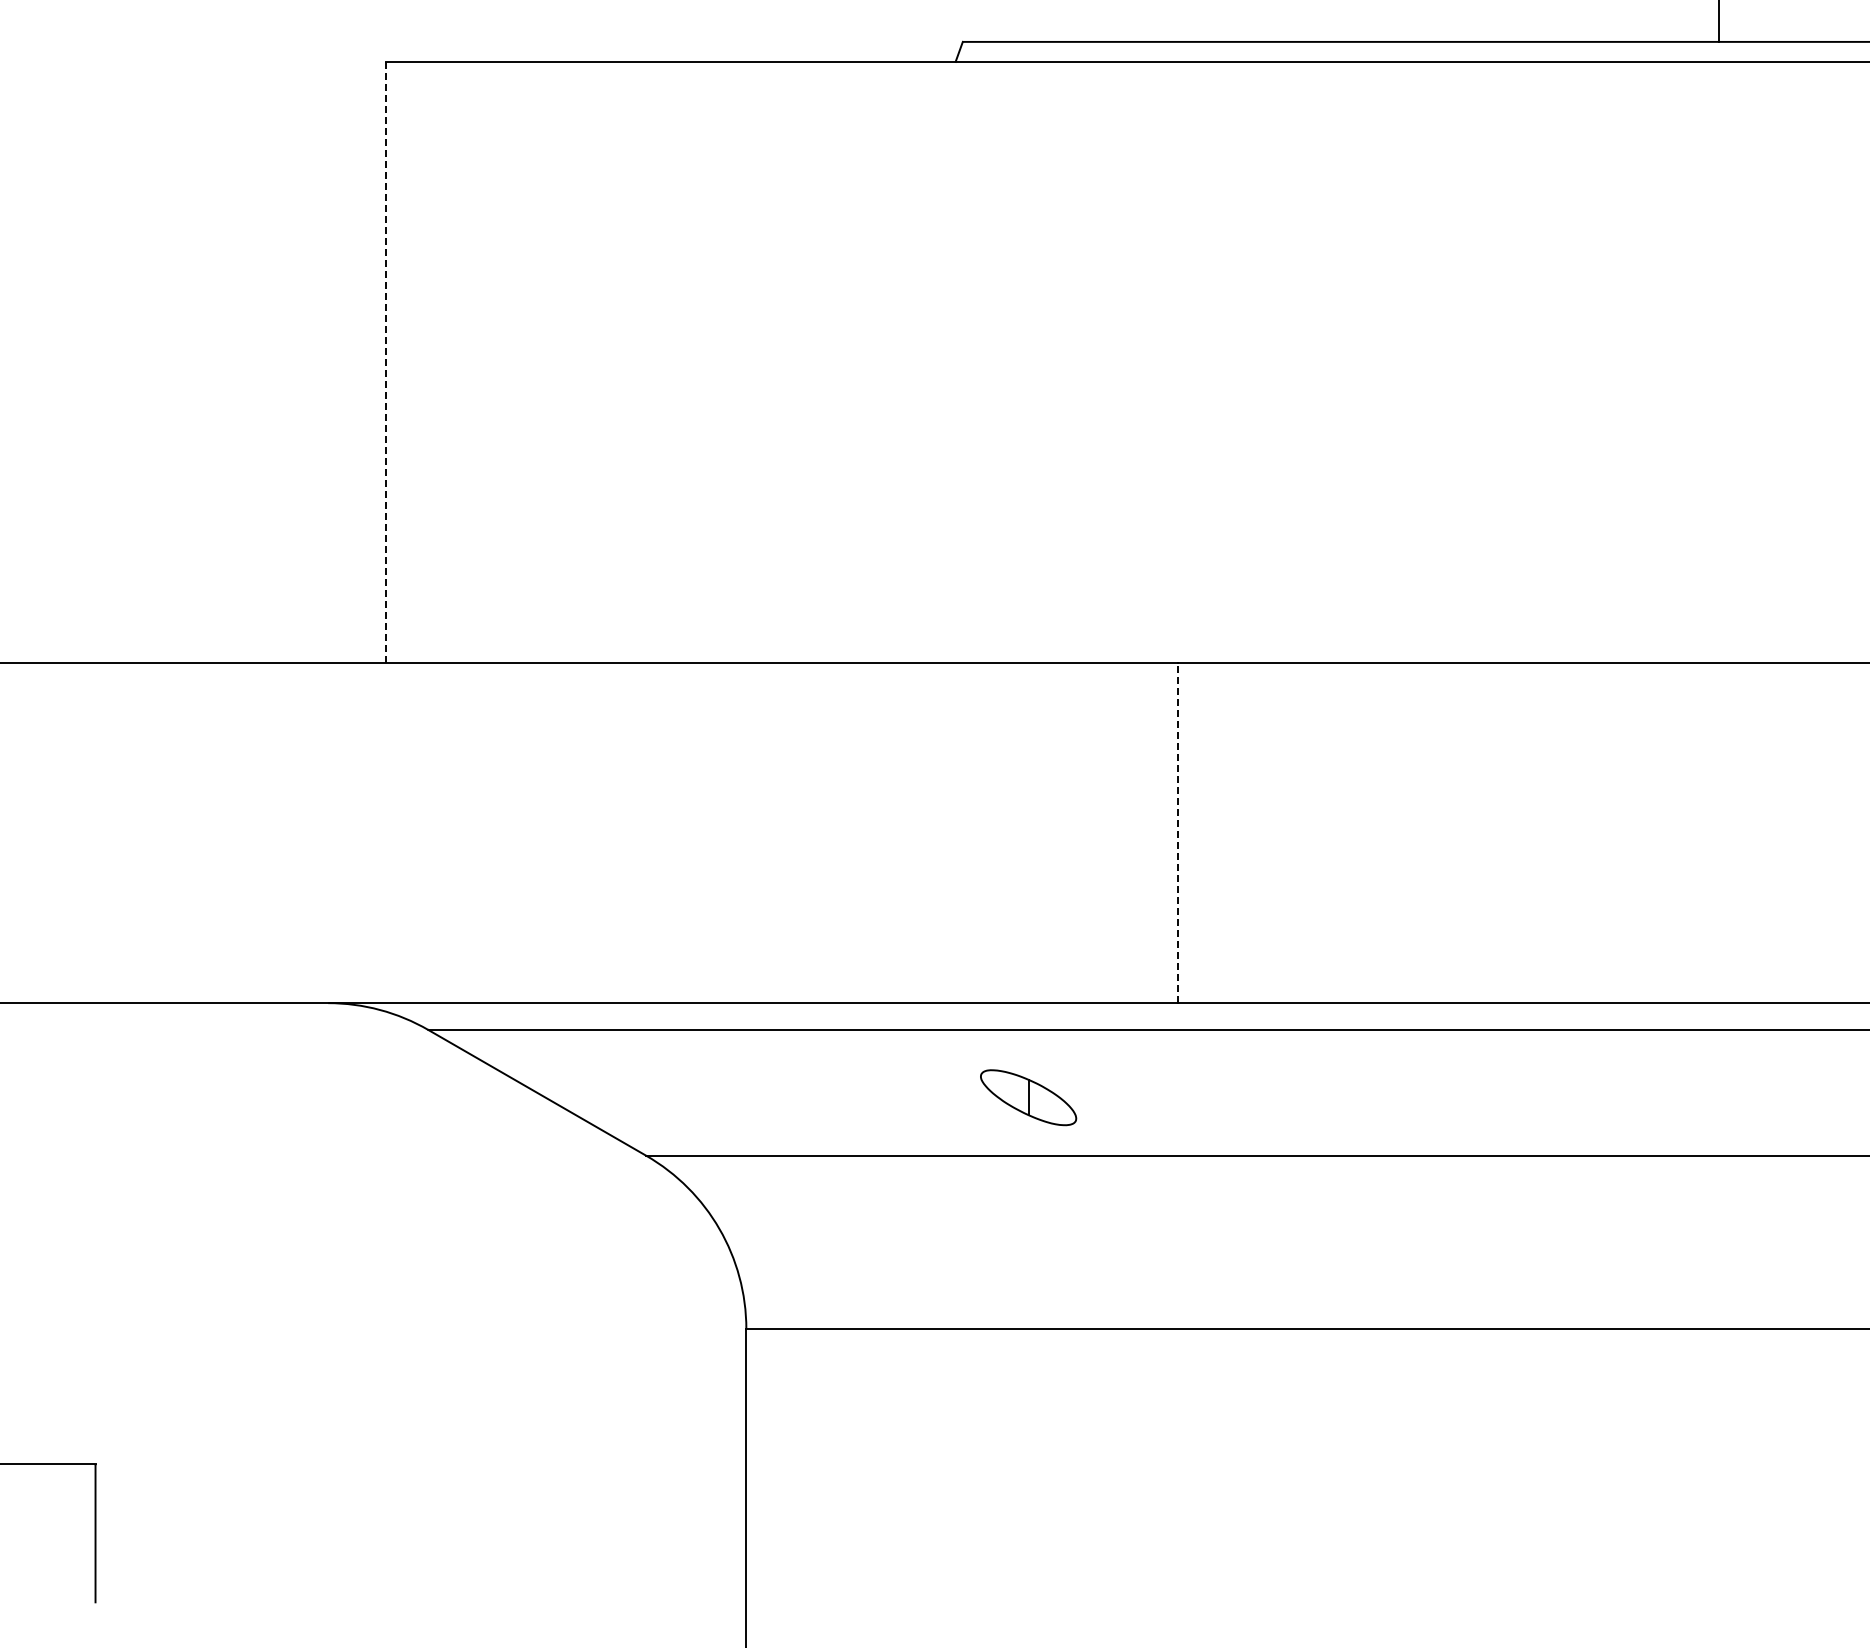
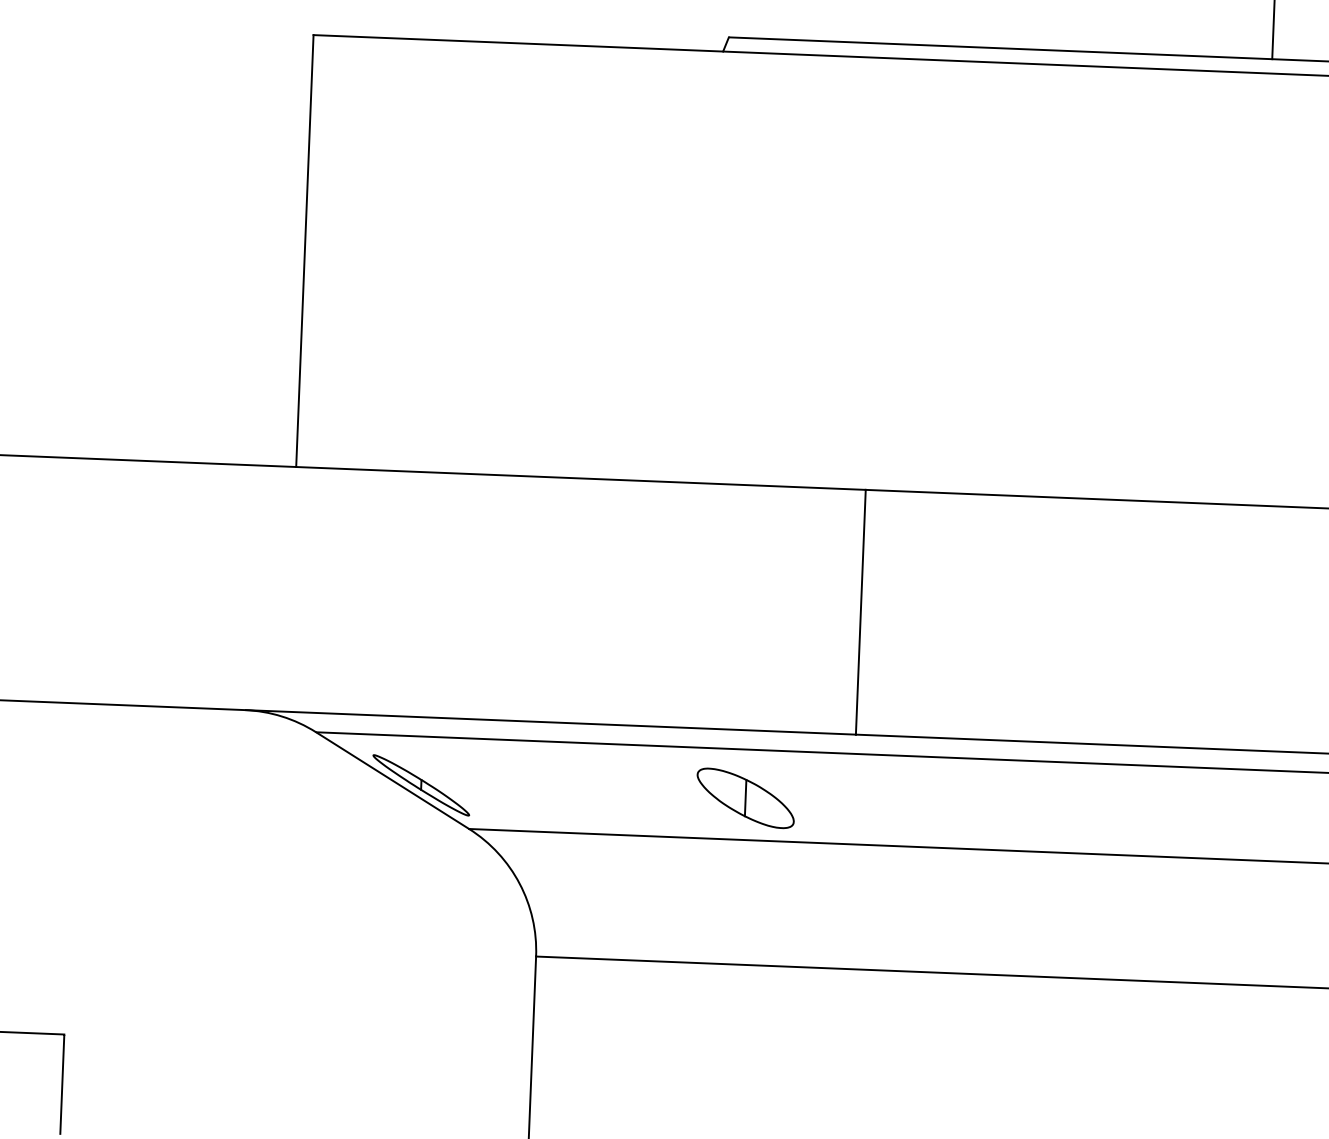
line: (385, 362) -> (304, 251), dashed -> solid
line: (1178, 832) -> (861, 611), dashed -> solid
part: (577, 1097) -> (421, 785), added
part: (1028, 1097) -> (745, 798), size x1.43

